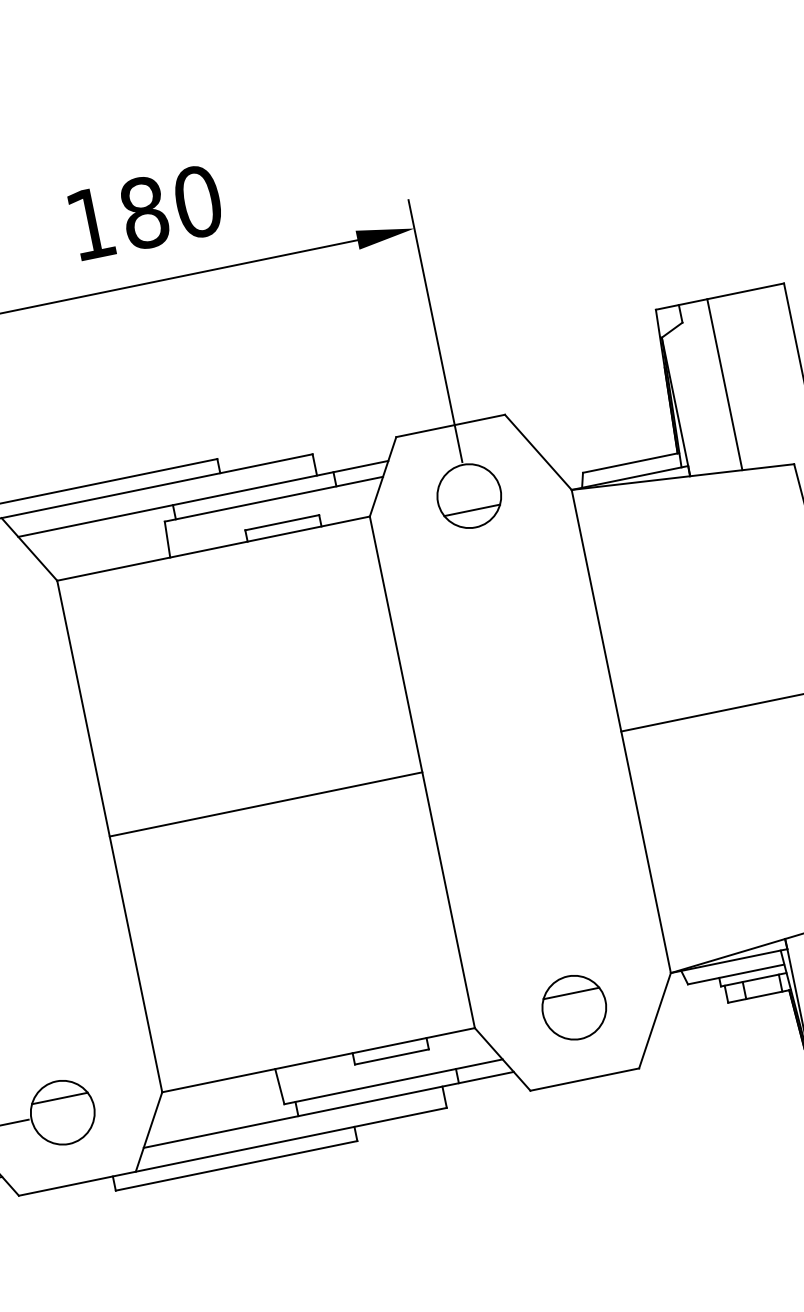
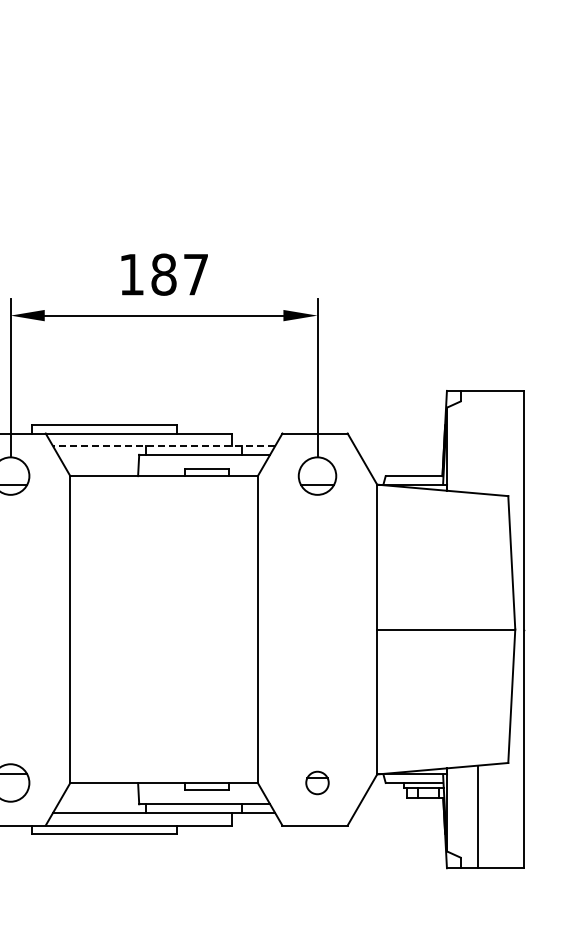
text: (196, 201) -> (195, 274), 180 -> 187
line: (724, 383) -> (477, 441), removed
line: (204, 499) -> (164, 446), solid -> dashed
line: (265, 804) -> (163, 629), removed
part: (574, 1006) -> (317, 782), size x0.6

